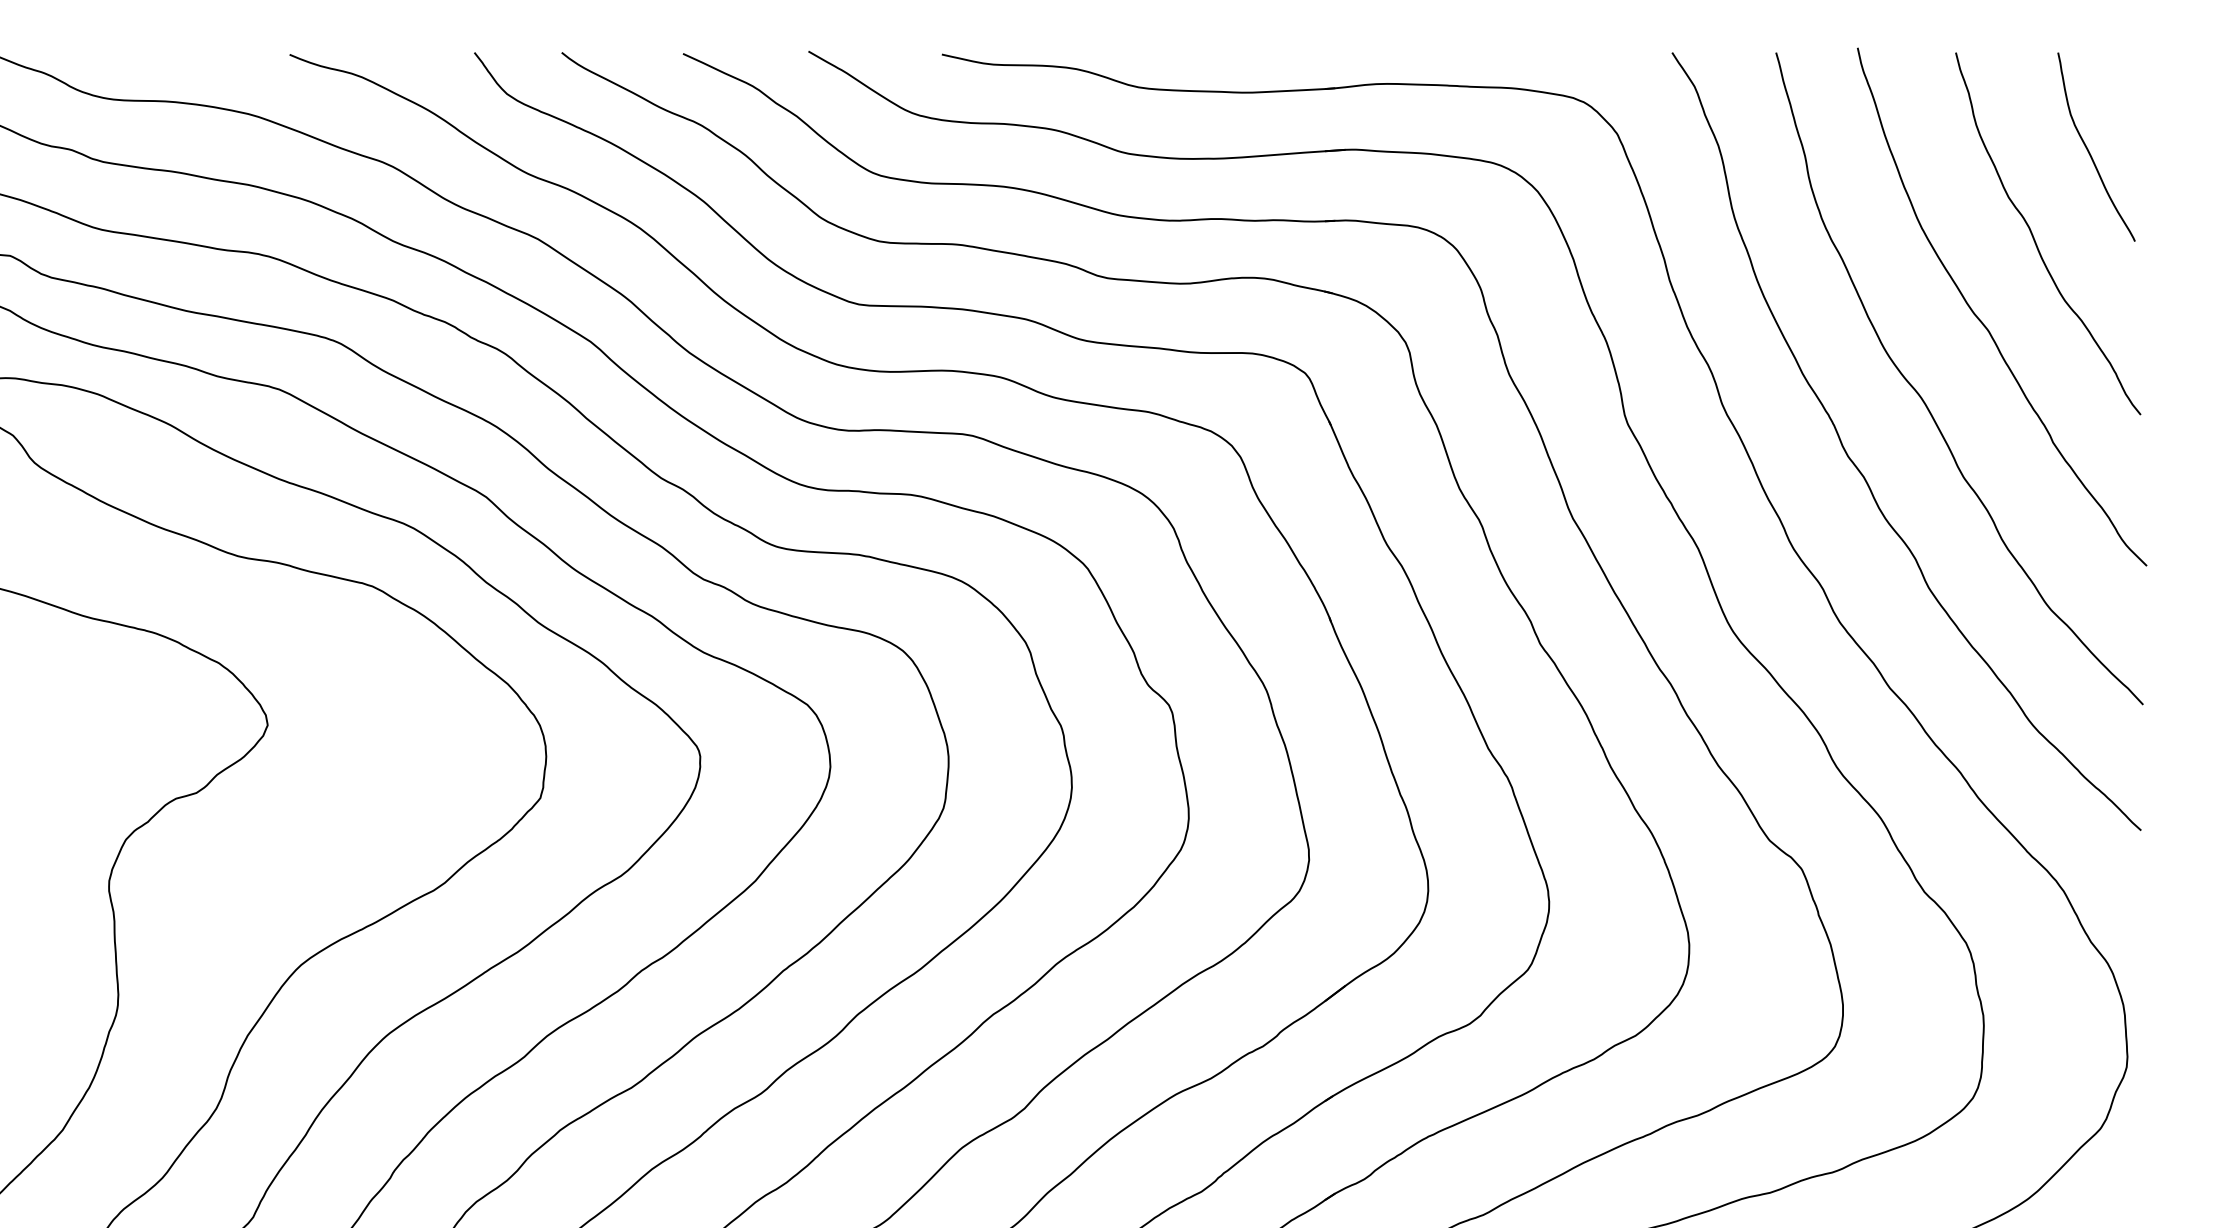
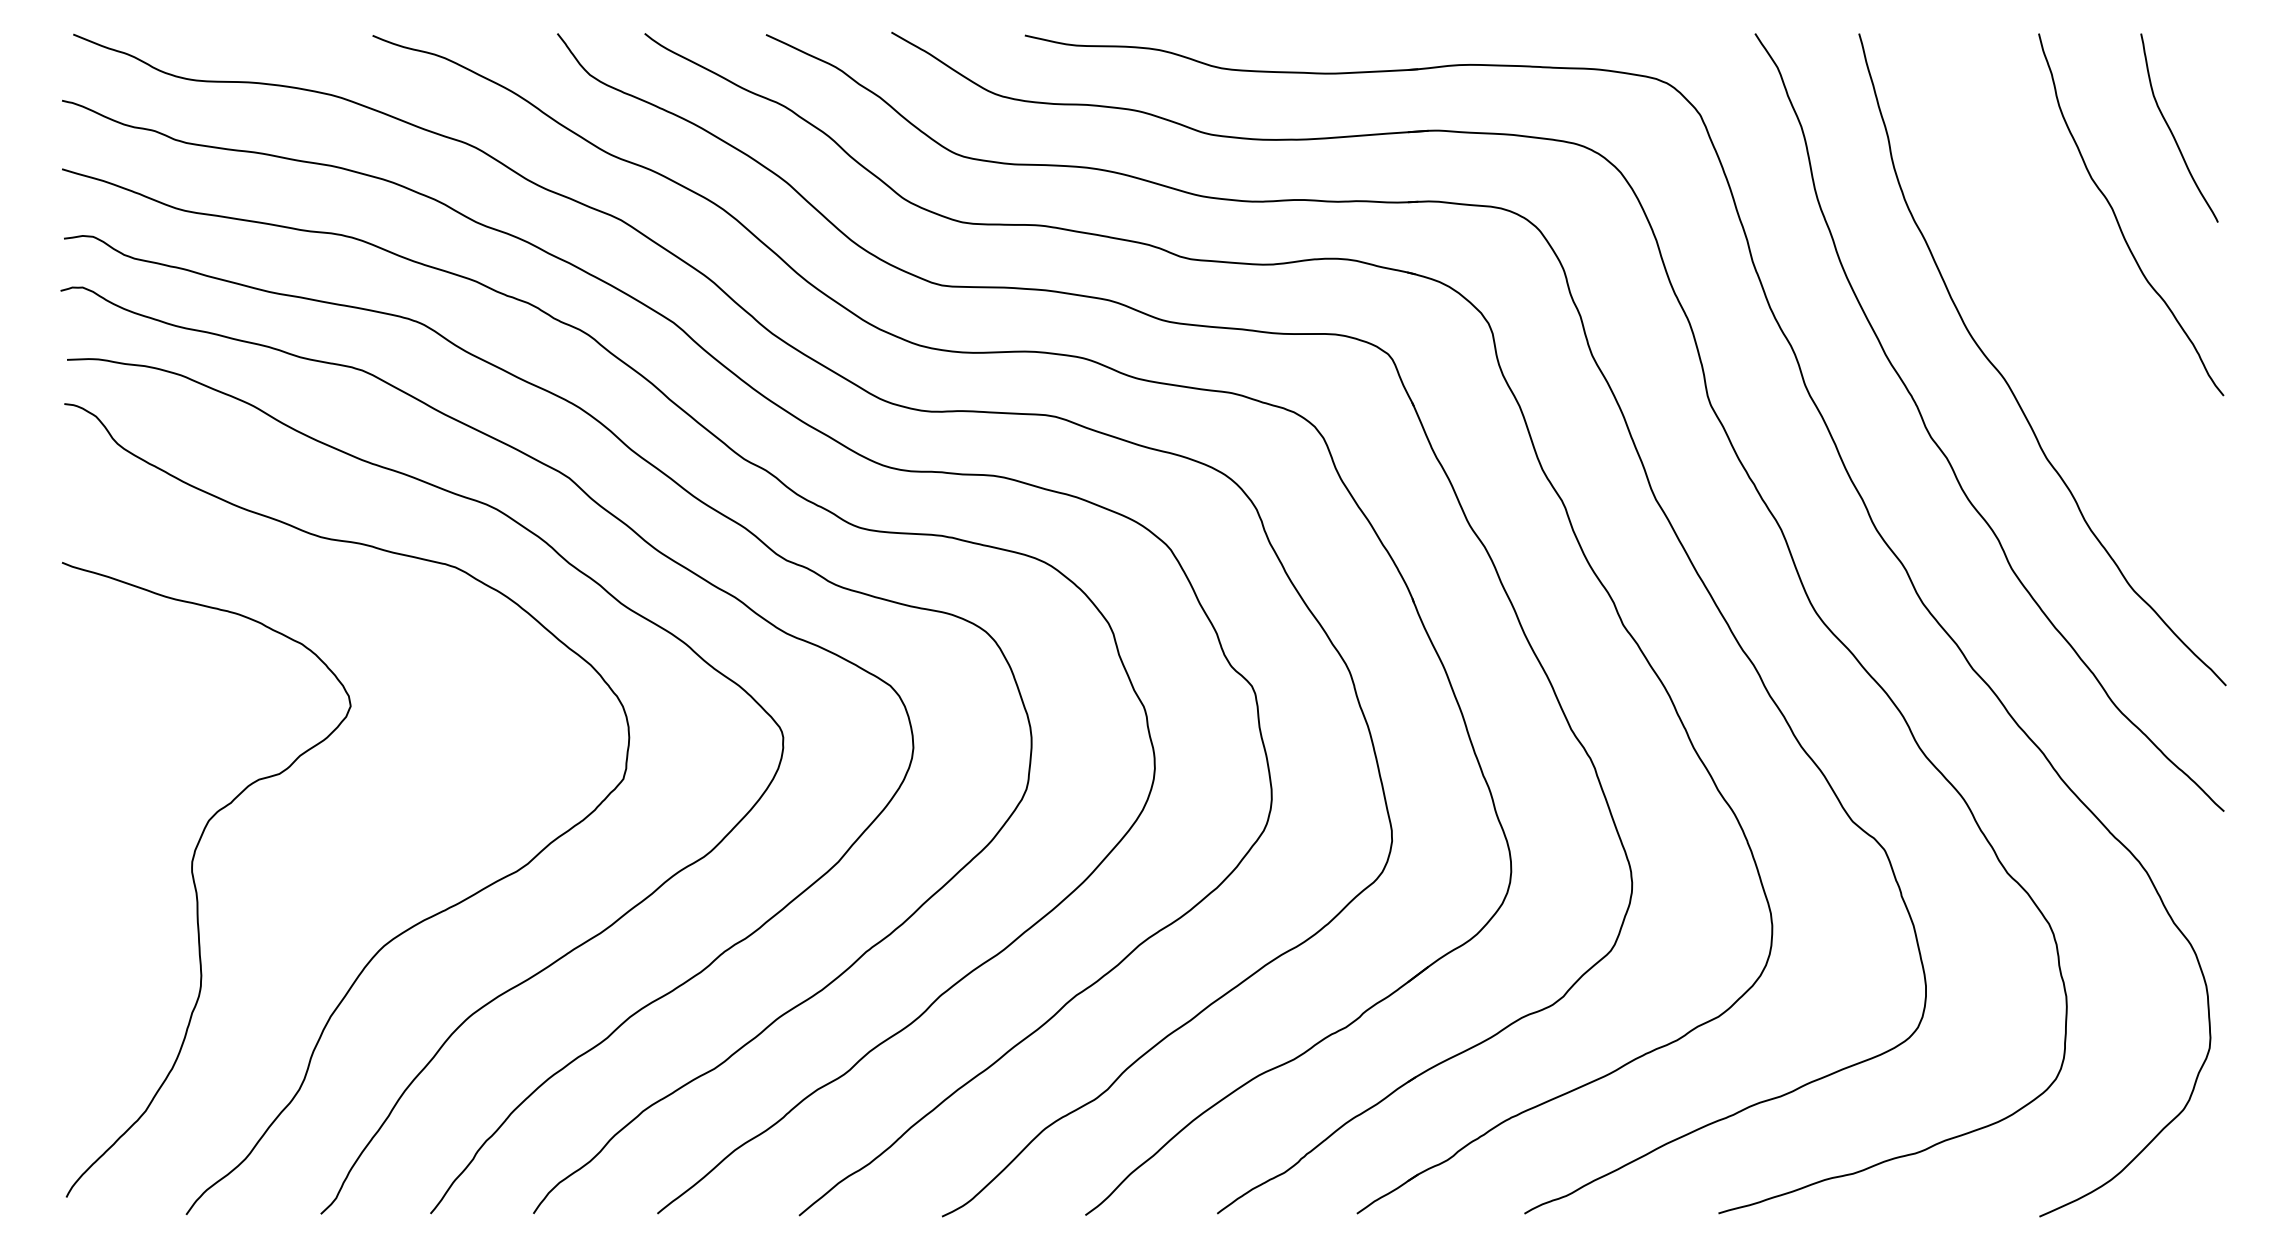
curve: (1982, 321) -> (2065, 302), removed

